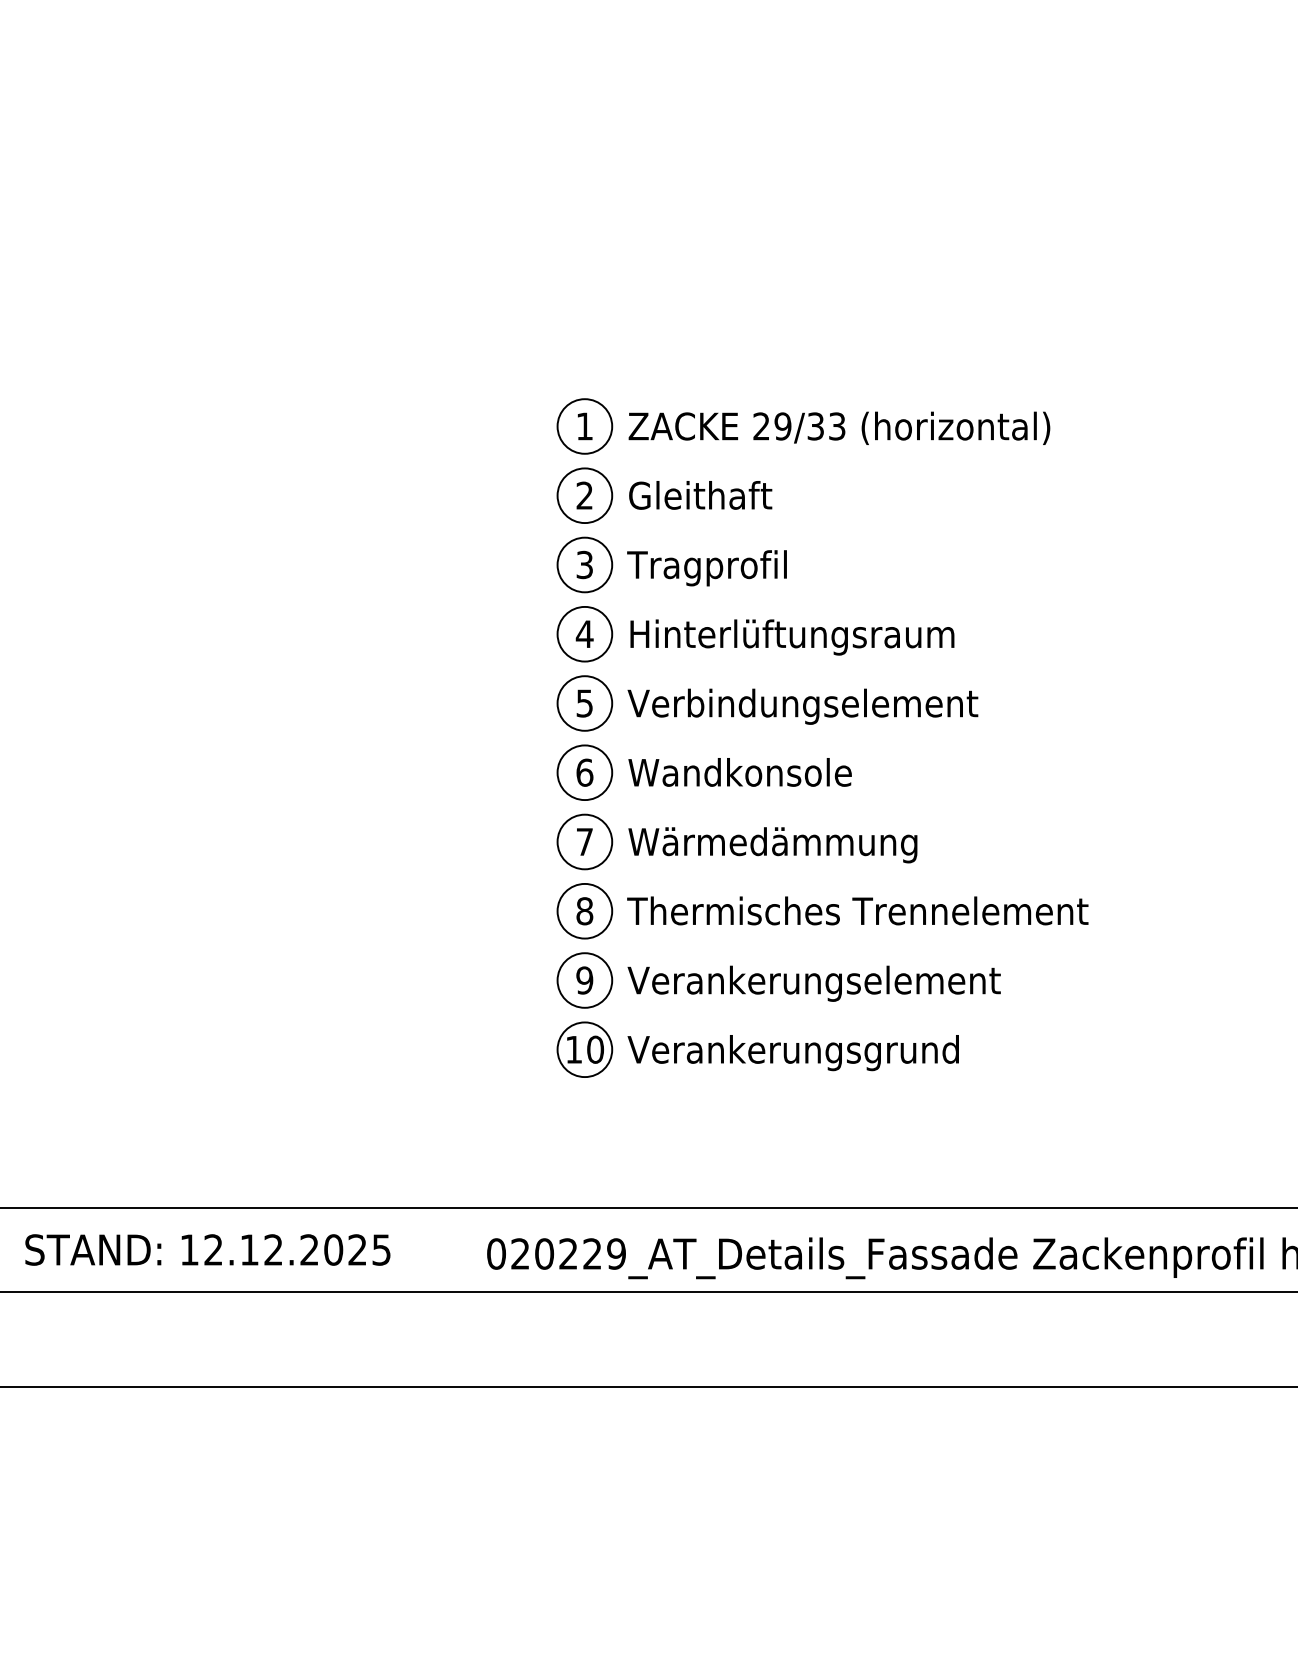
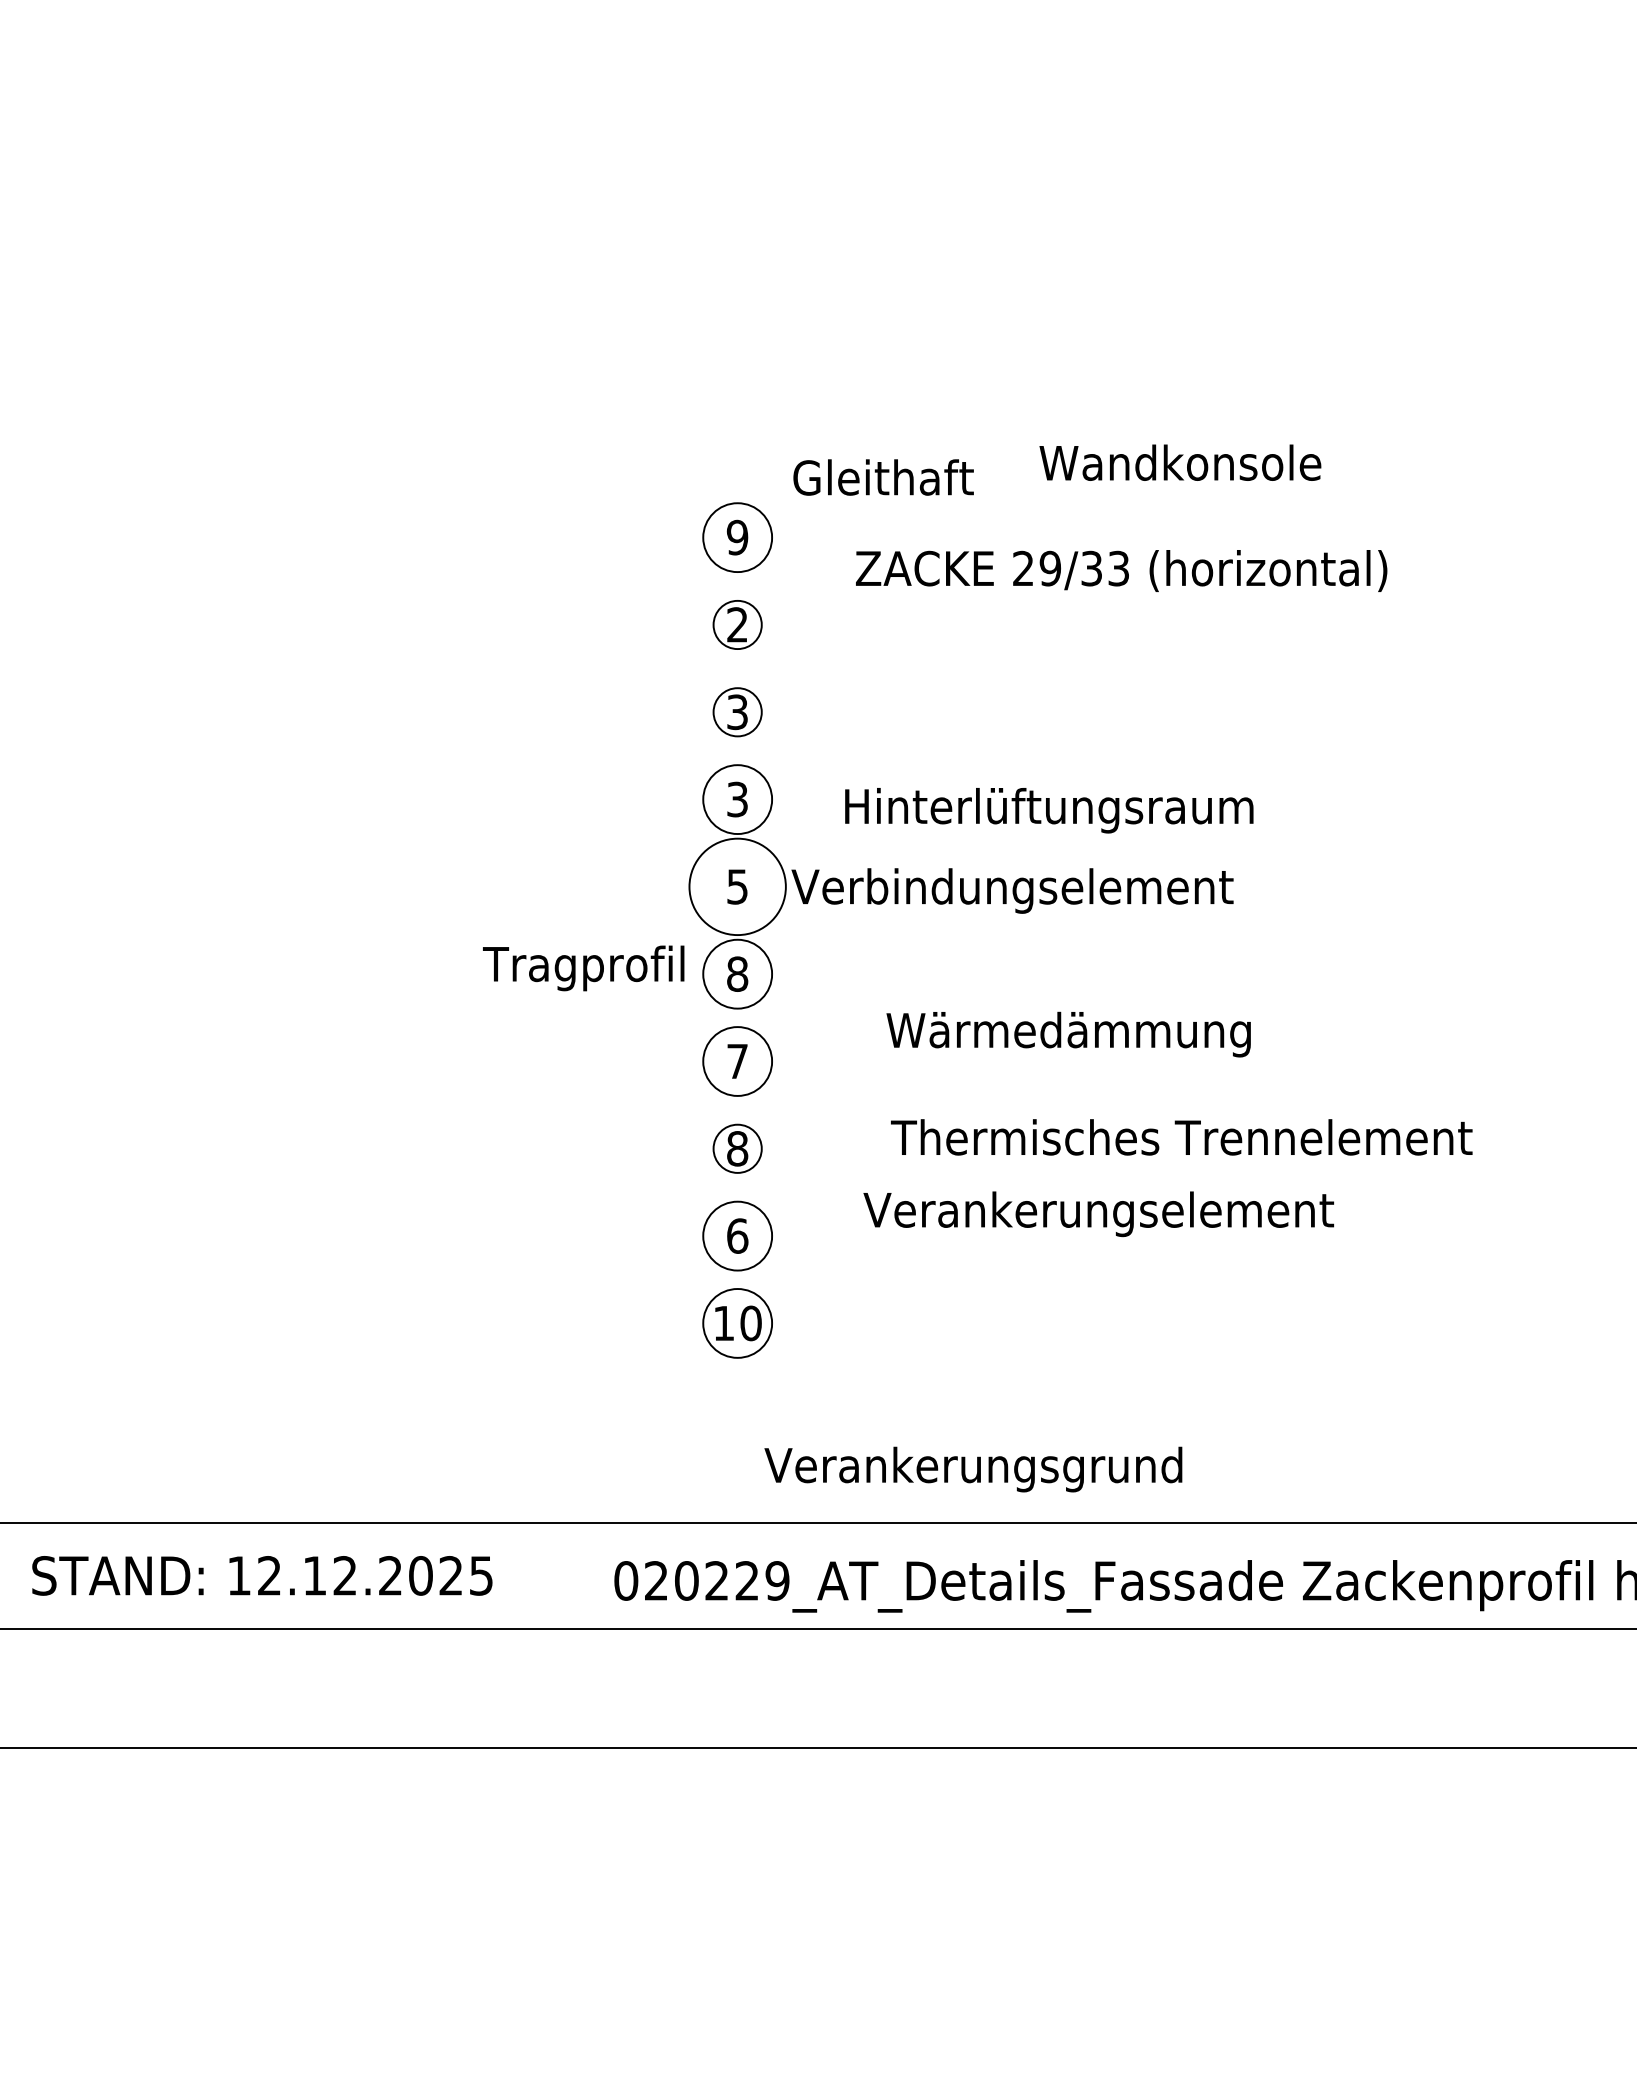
text: (584, 426) -> (737, 537), 1 -> 9
text: (839, 427) -> (1121, 570), moved
circle: (584, 495) -> (737, 624), size x0.7
text: (700, 495) -> (883, 477), moved
circle: (584, 564) -> (737, 711), size x0.7
text: (706, 568) -> (583, 968), moved
text: (584, 634) -> (737, 799), 4 -> 3
text: (792, 637) -> (1049, 810), moved
circle: (584, 703) -> (737, 886), size x1.4
text: (584, 772) -> (737, 973), 6 -> 8
text: (740, 772) -> (1180, 462), moved
text: (772, 845) -> (1068, 1034), moved
circle: (584, 911) -> (737, 1148), size x0.7
text: (857, 911) -> (1181, 1137), moved
text: (584, 980) -> (737, 1235), 9 -> 6
text: (813, 983) -> (1098, 1214), moved
text: (793, 1052) -> (973, 1469), moved

